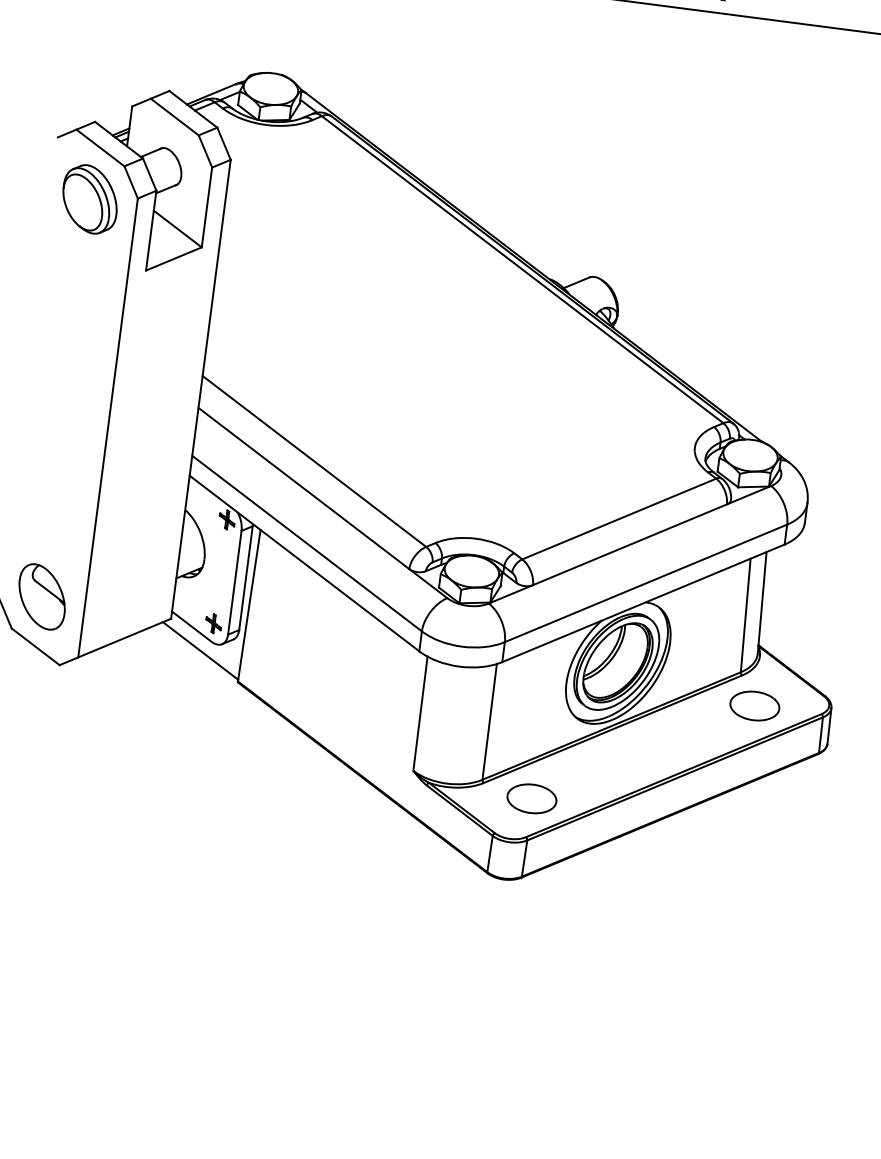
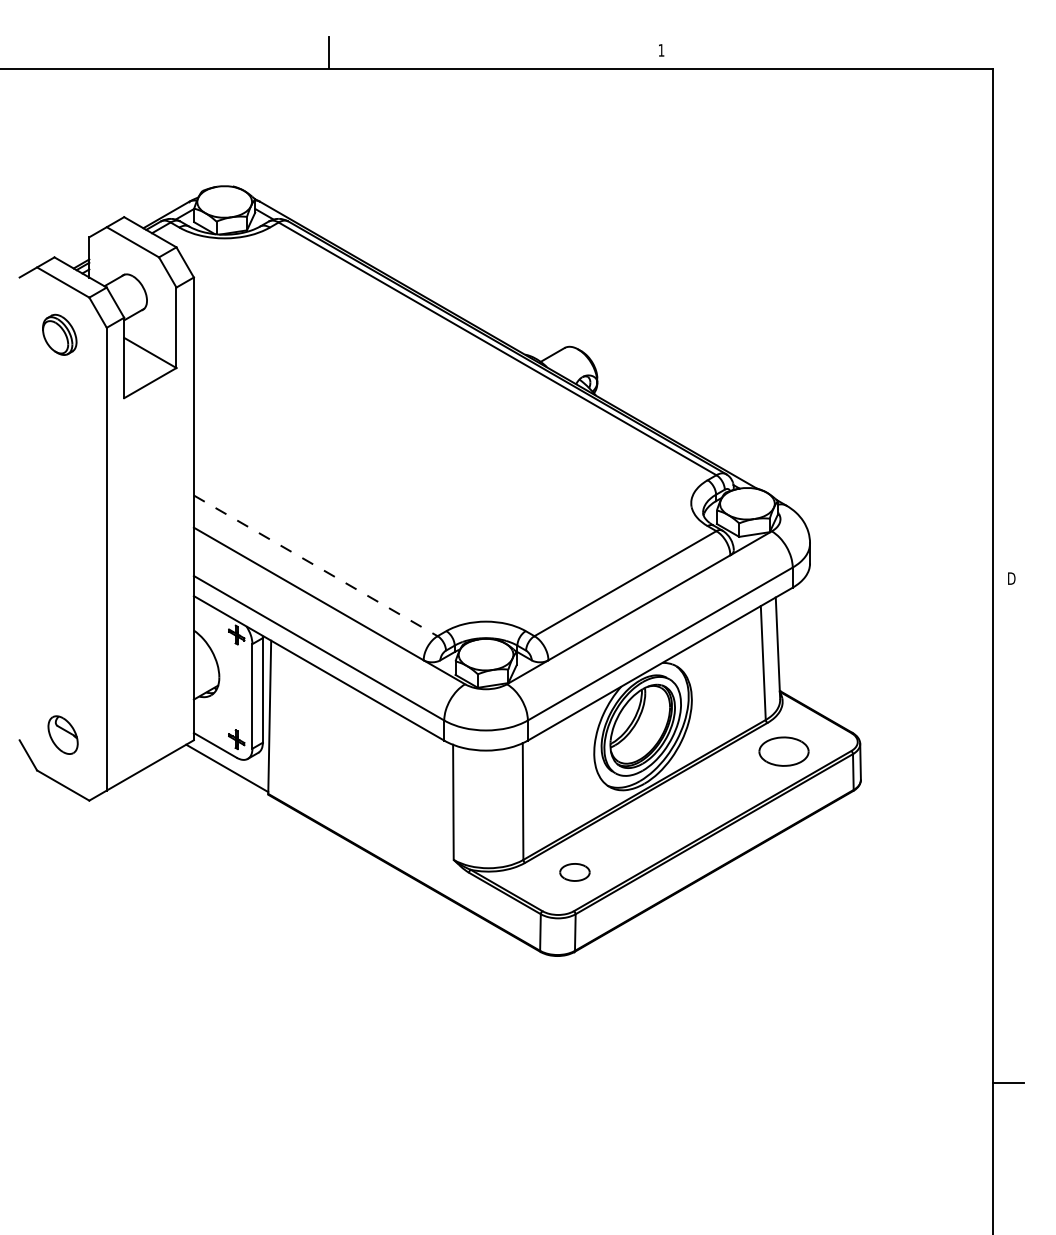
part: (90, 199) -> (59, 334), size x0.6
line: (314, 461) -> (315, 565), solid -> dashed
part: (41, 596) -> (62, 734), size x0.6
part: (531, 798) -> (574, 872), size x0.6

